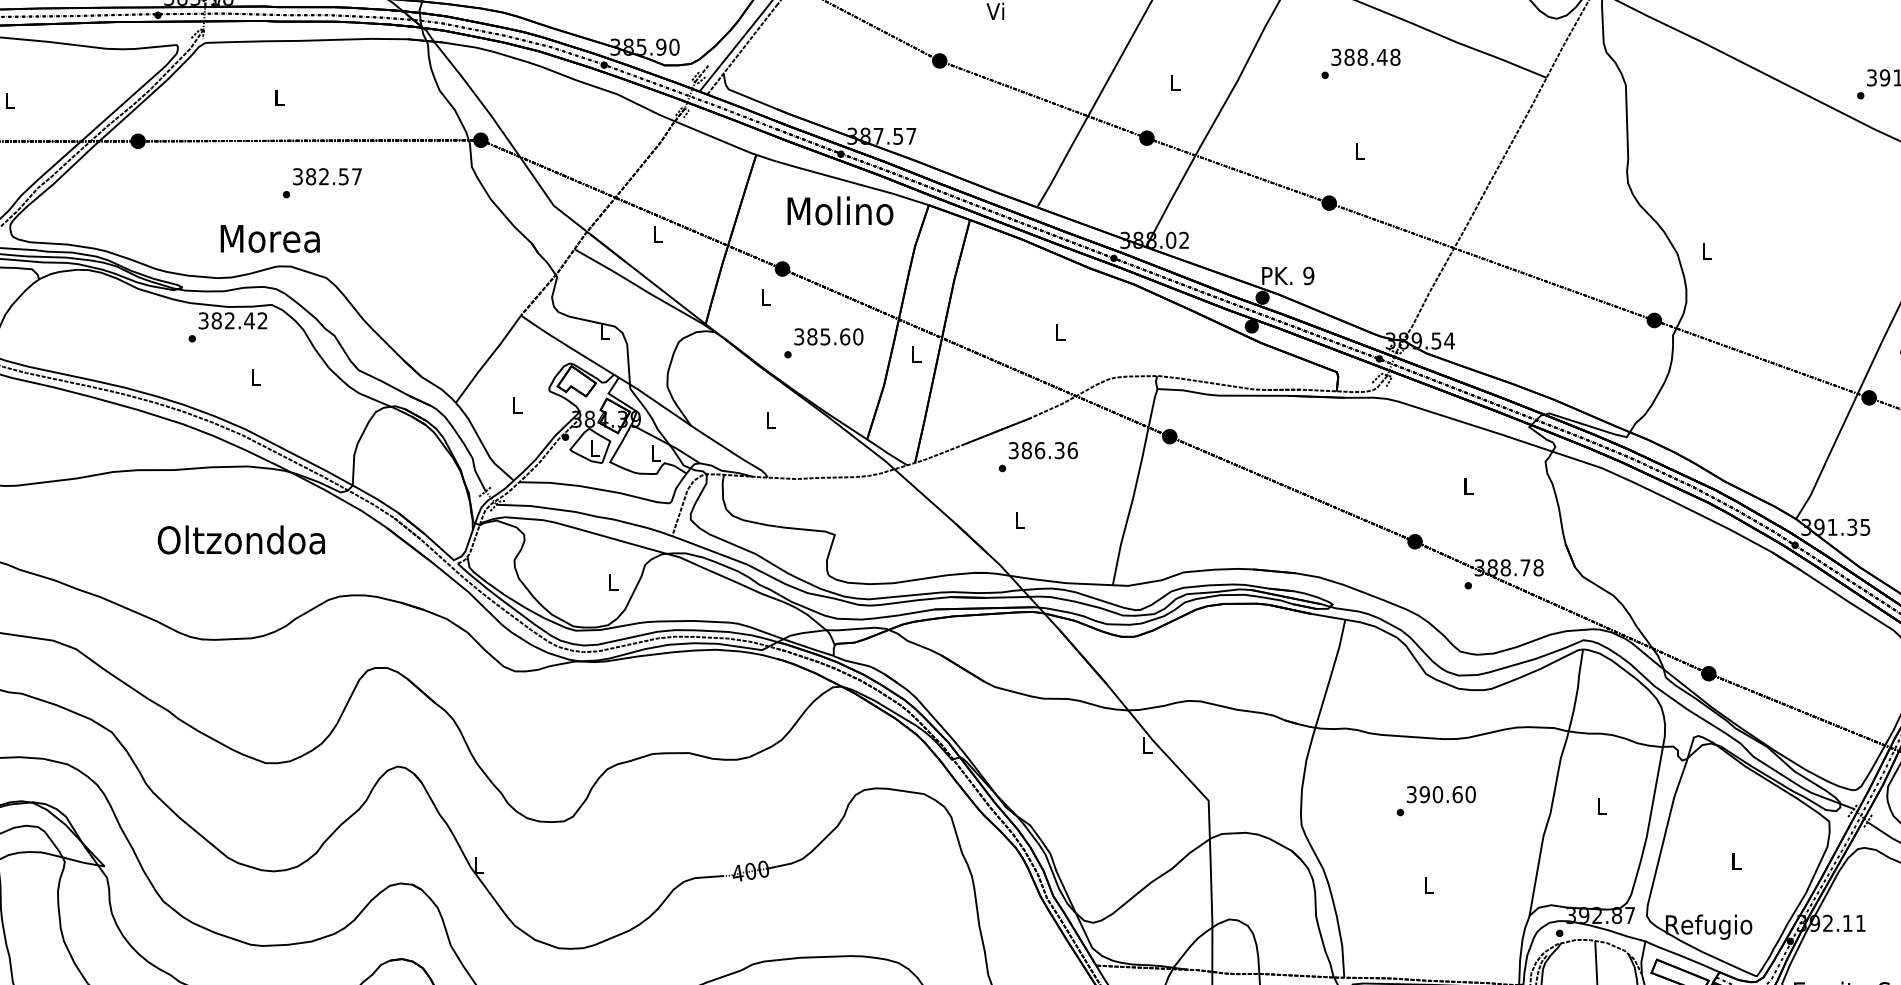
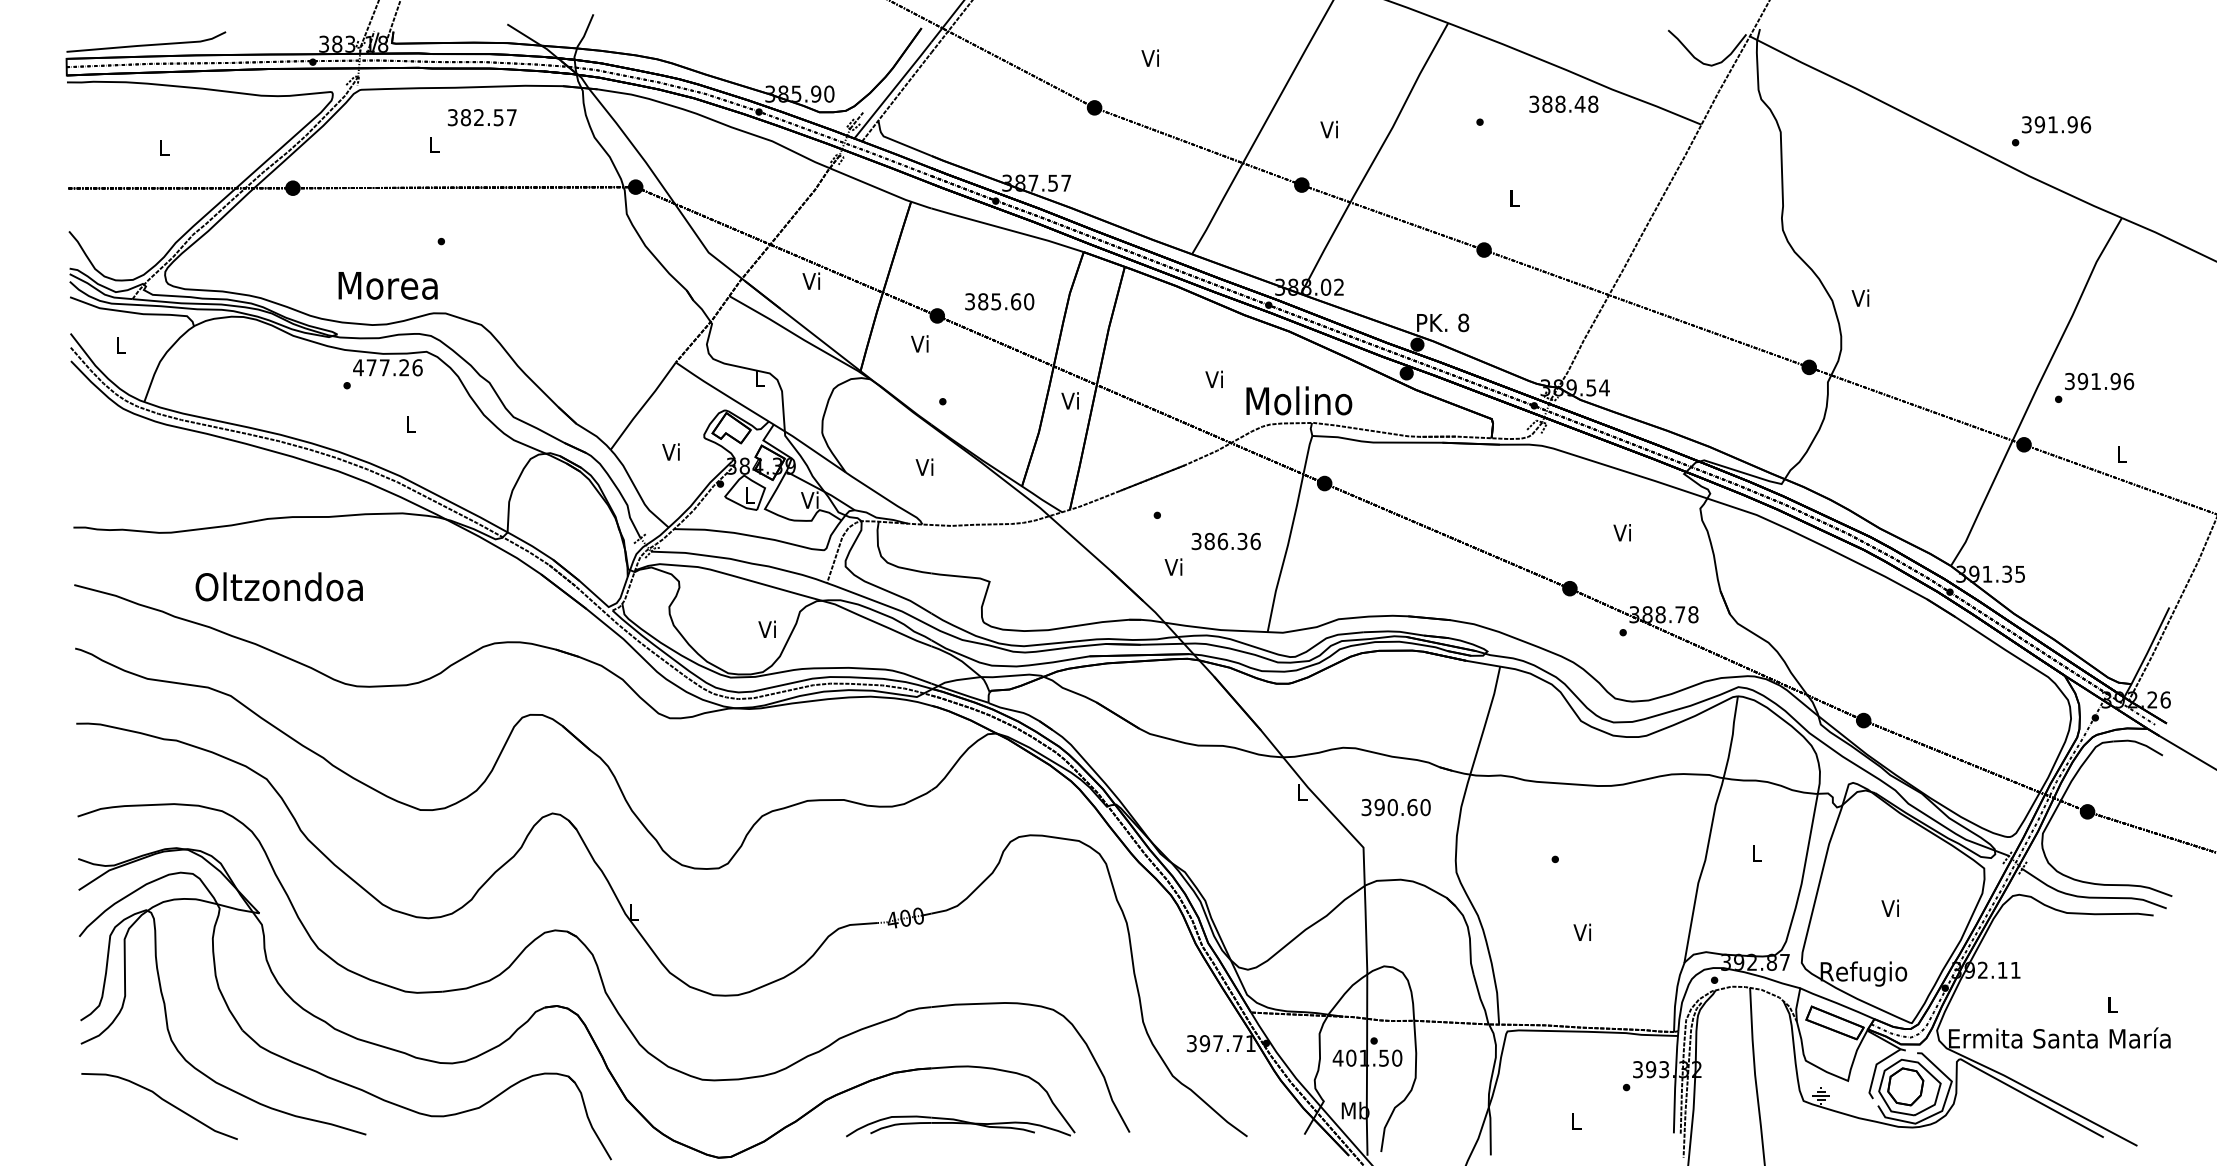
text: (1365, 56) -> (1563, 103), moved
text: (1173, 82) -> (1328, 129), L -> Vi
text: (326, 176) -> (481, 117), moved
text: (840, 210) -> (1299, 400), moved
text: (656, 233) -> (811, 280), L -> Vi
text: (269, 238) -> (387, 285), moved
text: (1705, 250) -> (1860, 297), L -> Vi
text: (1308, 276) -> (1463, 323), 9 -> 8
text: (764, 296) -> (919, 343), L -> Vi
text: (232, 320) -> (387, 367), 382.42 -> 477.26
text: (1058, 331) -> (1213, 378), L -> Vi
text: (828, 336) -> (999, 301), moved
text: (914, 353) -> (1069, 400), L -> Vi
text: (515, 404) -> (670, 451), L -> Vi
text: (769, 419) -> (924, 466), L -> Vi
text: (1042, 450) -> (1225, 541), moved
text: (654, 452) -> (809, 499), L -> Vi
text: (1466, 485) -> (1621, 532), L -> Vi
text: (1018, 519) -> (1173, 566), L -> Vi
text: (240, 539) -> (278, 586), moved
text: (611, 581) -> (766, 628), L -> Vi
text: (1440, 794) -> (1395, 807), moved
text: (1734, 860) -> (1889, 907), L -> Vi
text: (1426, 884) -> (1581, 931), L -> Vi

